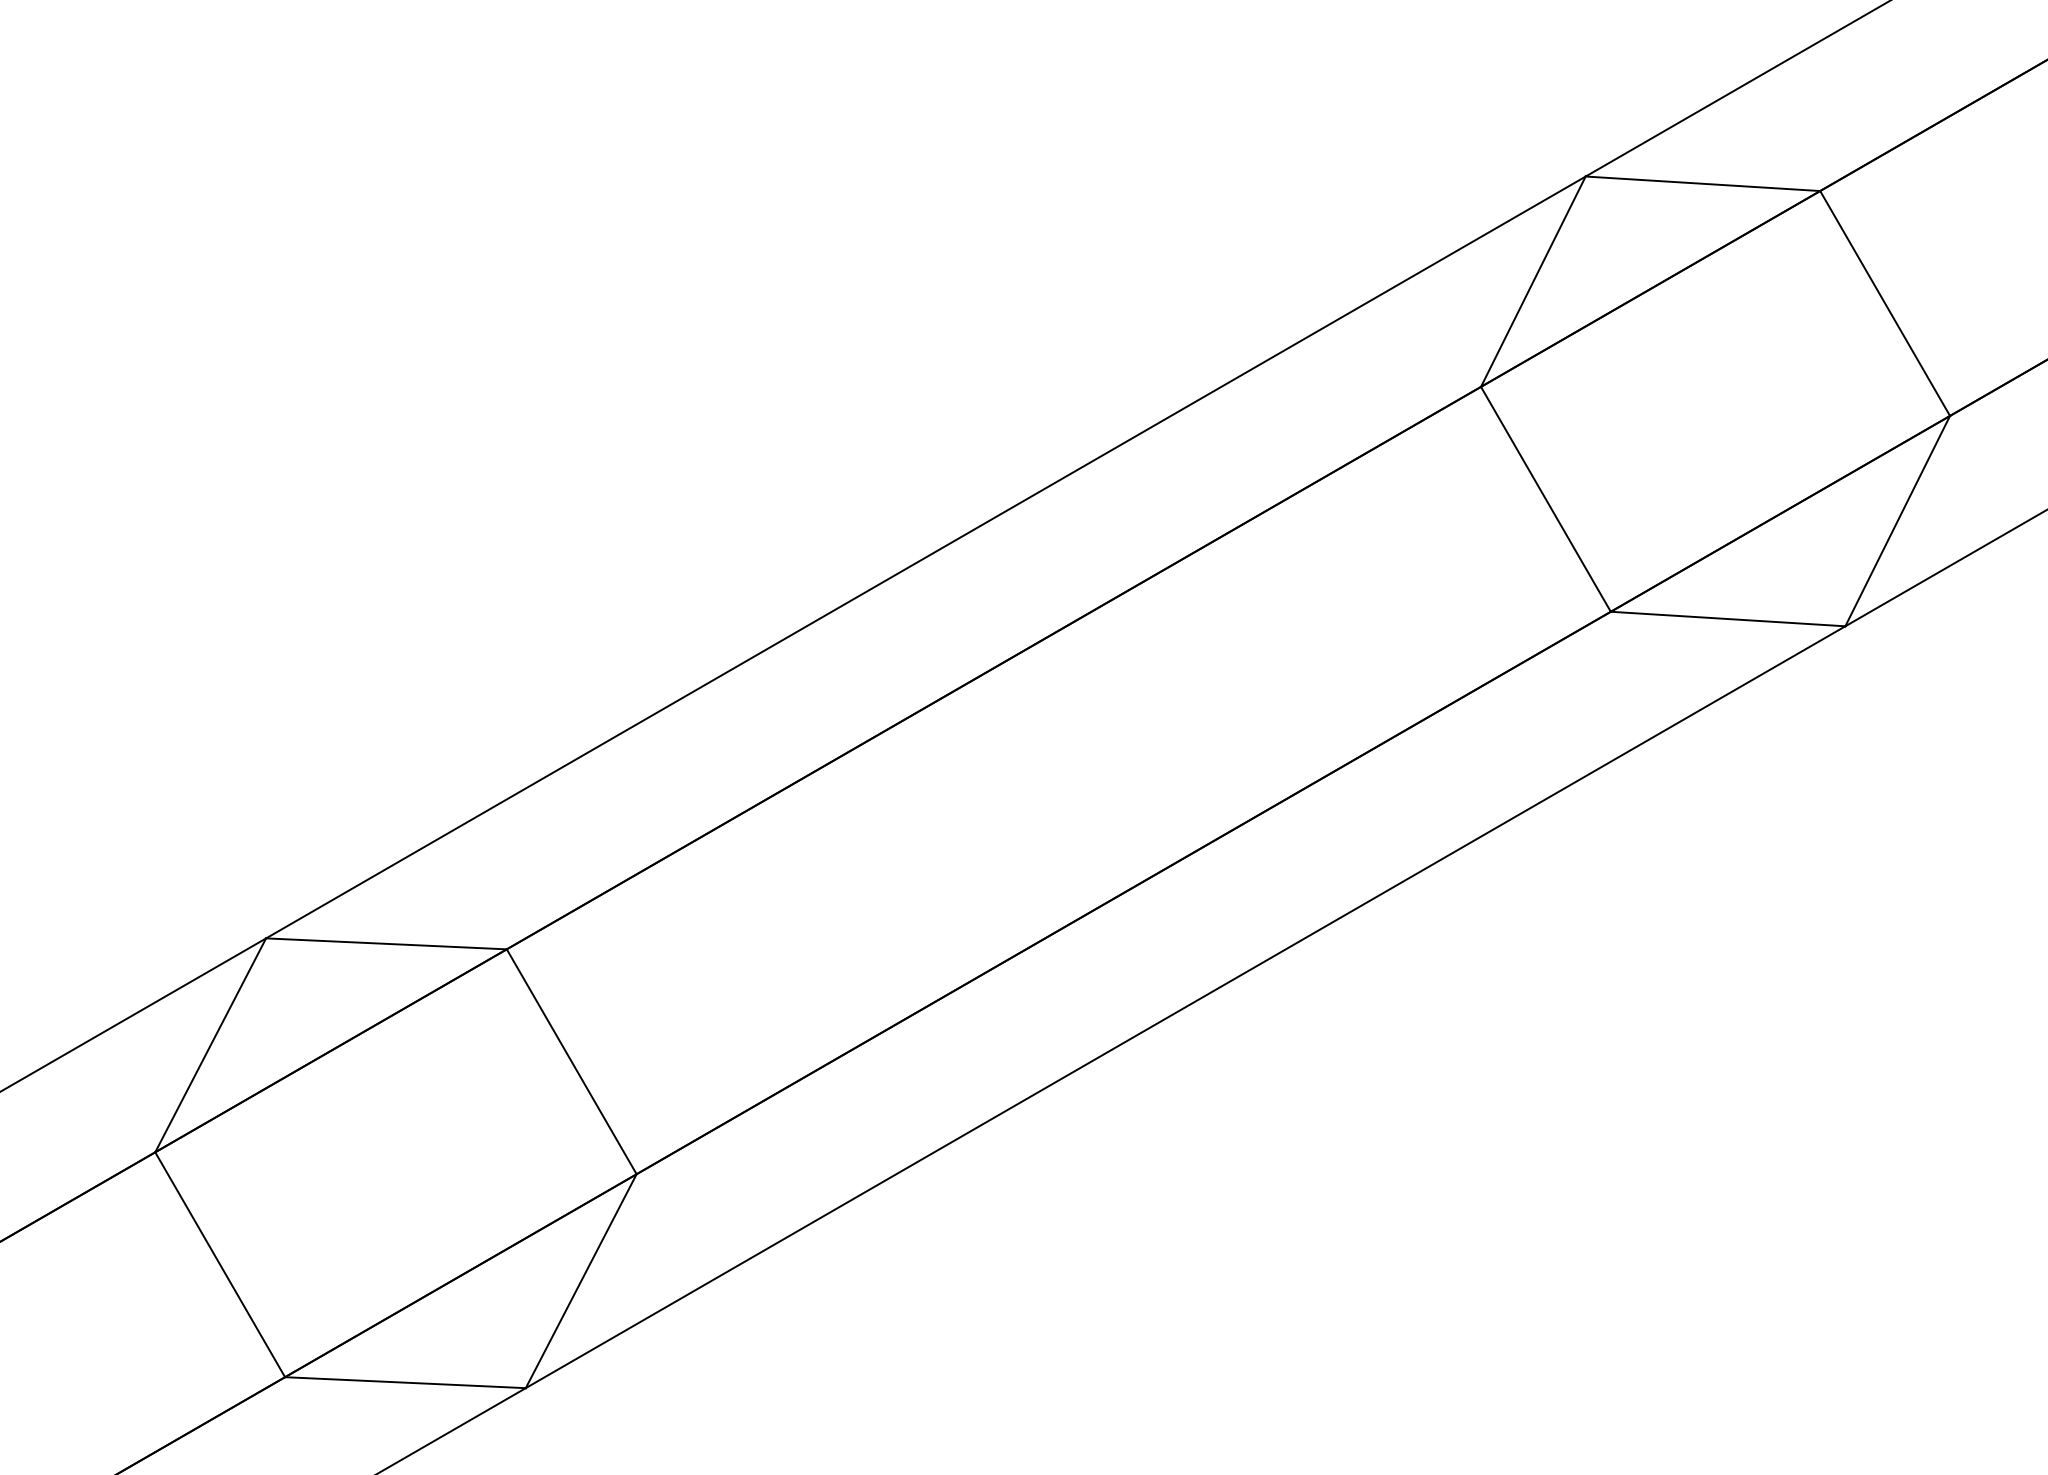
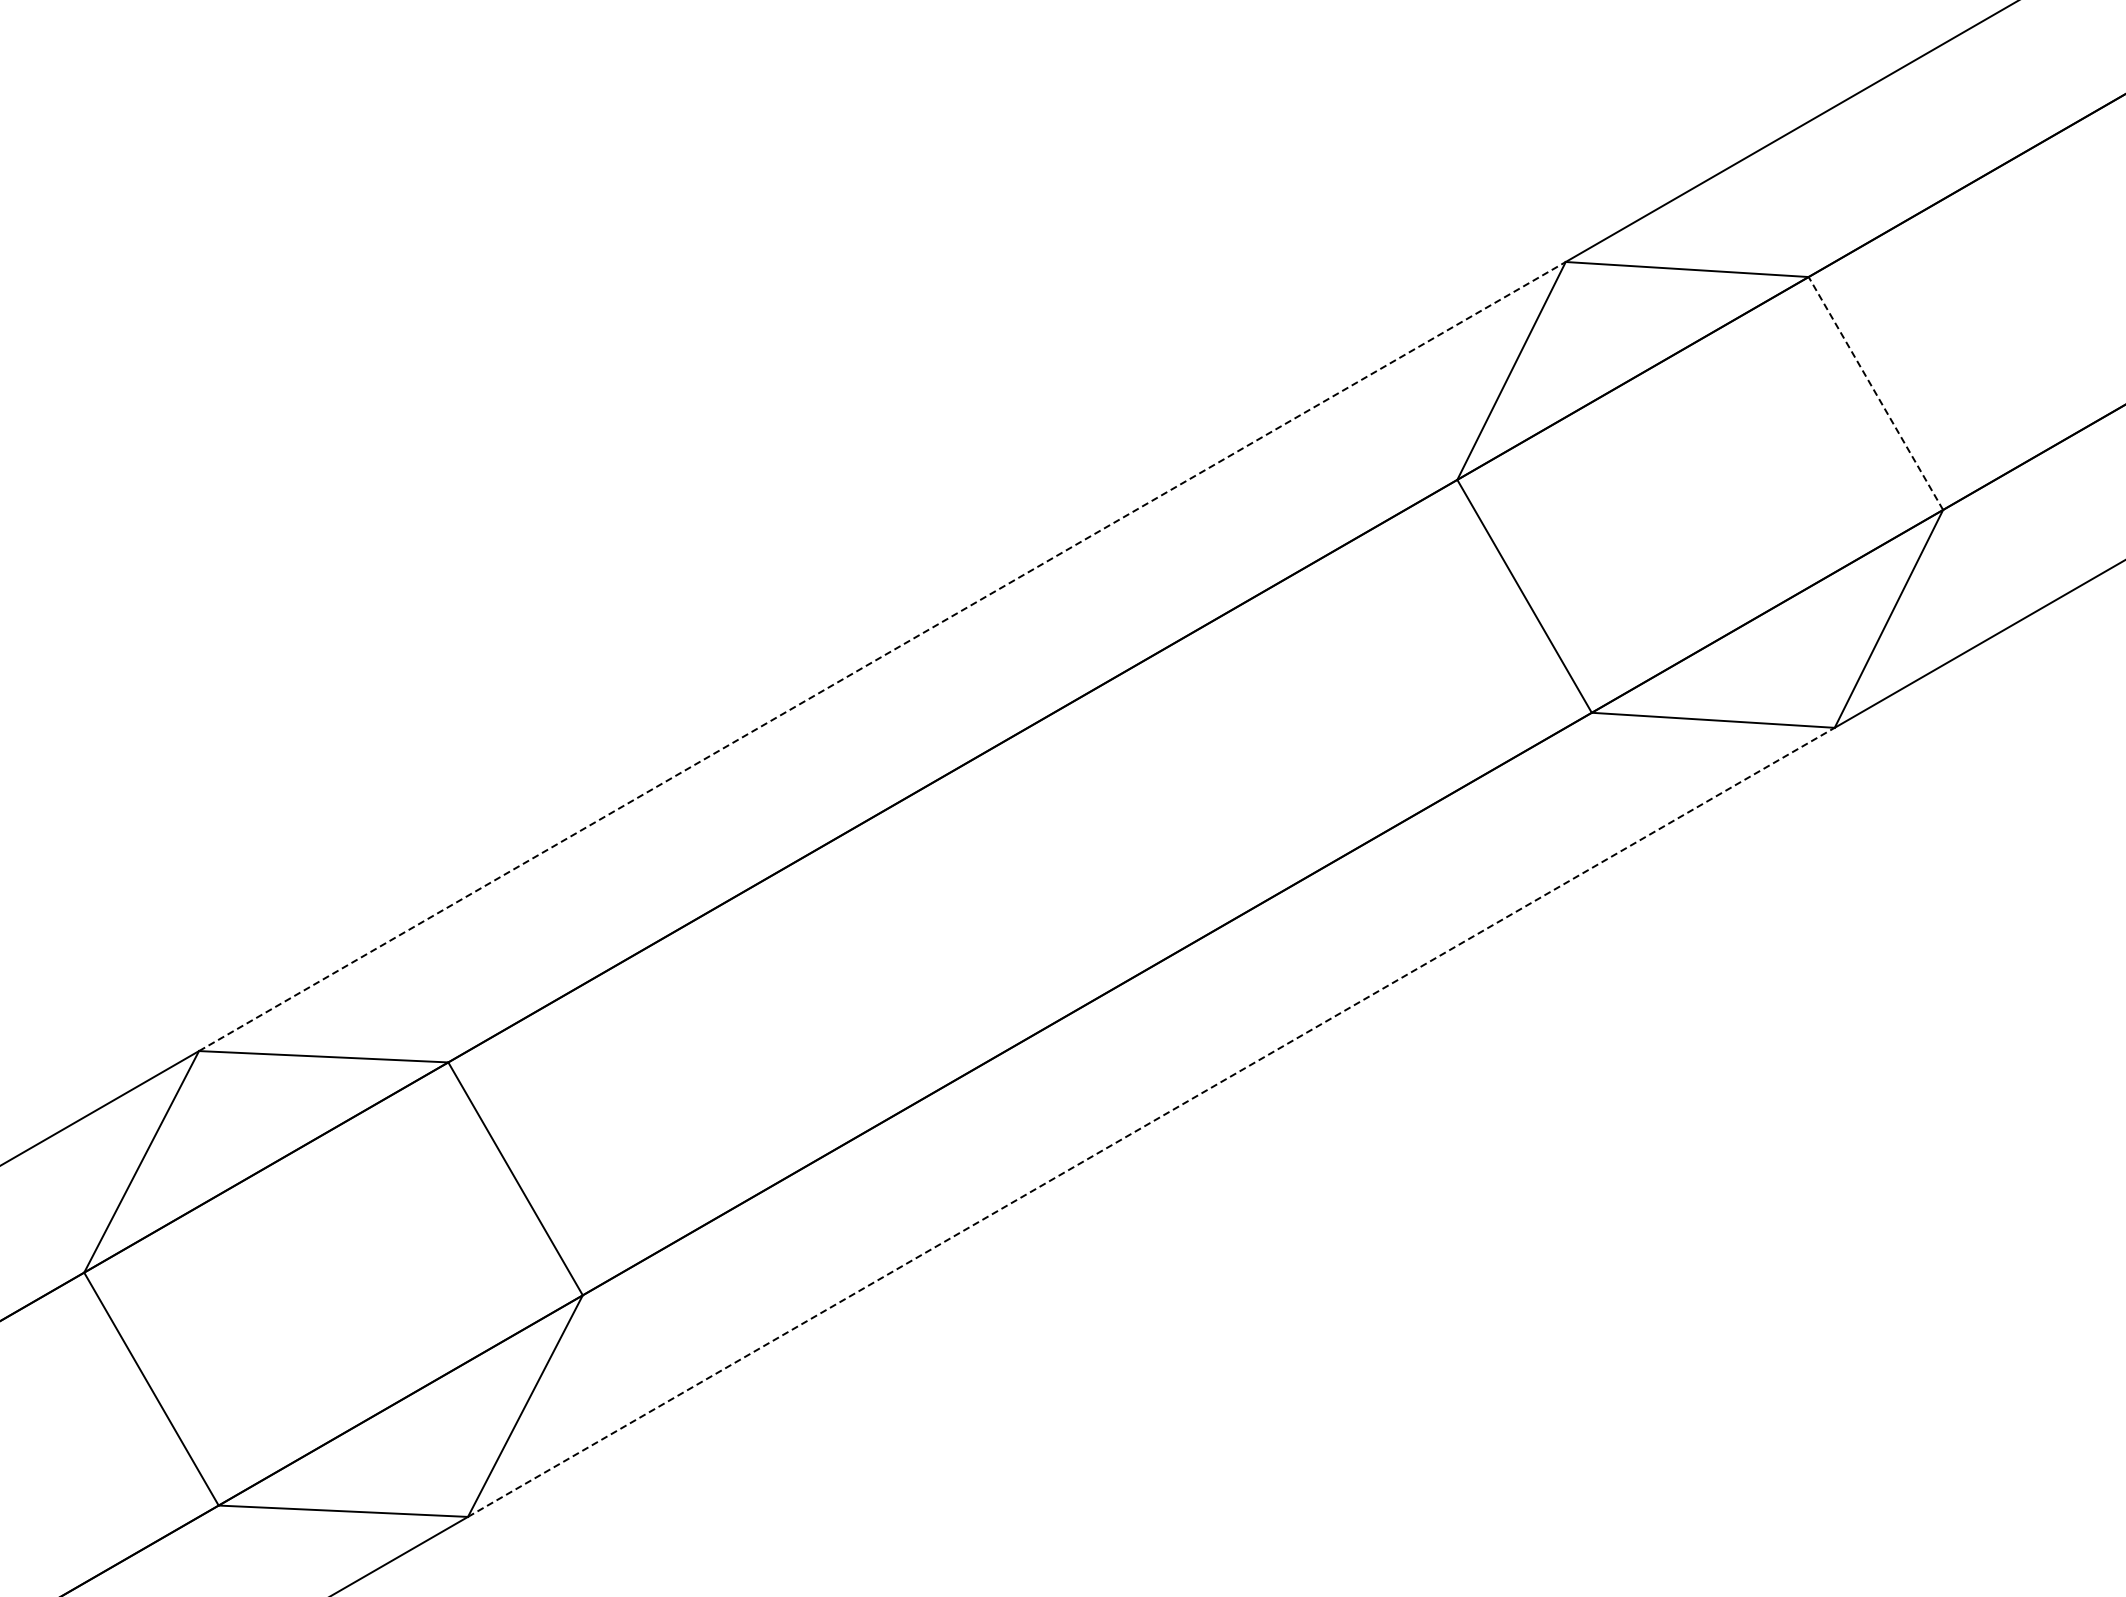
line: (1884, 303) -> (1875, 393), solid -> dashed
line: (925, 557) -> (882, 656), solid -> dashed
line: (1185, 1007) -> (1151, 1122), solid -> dashed

